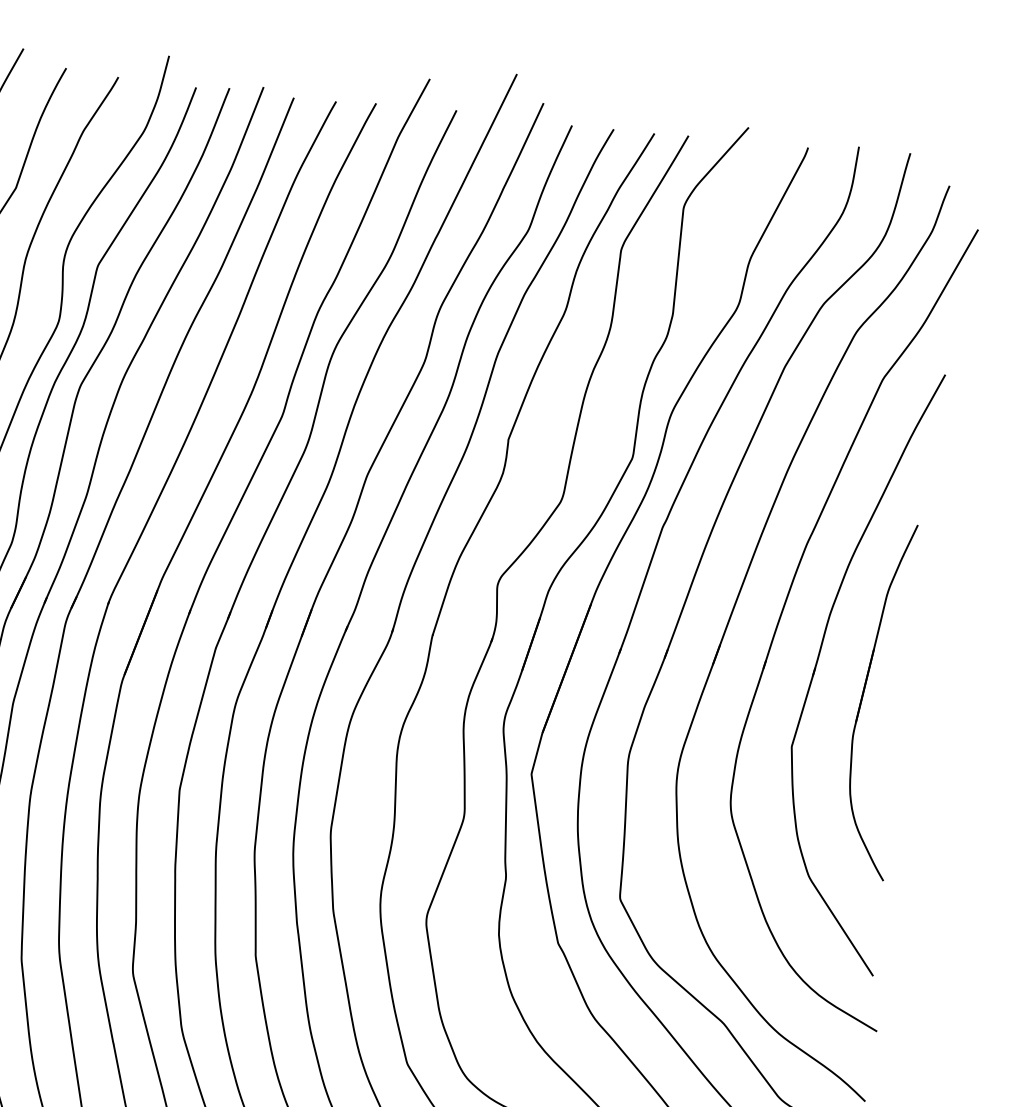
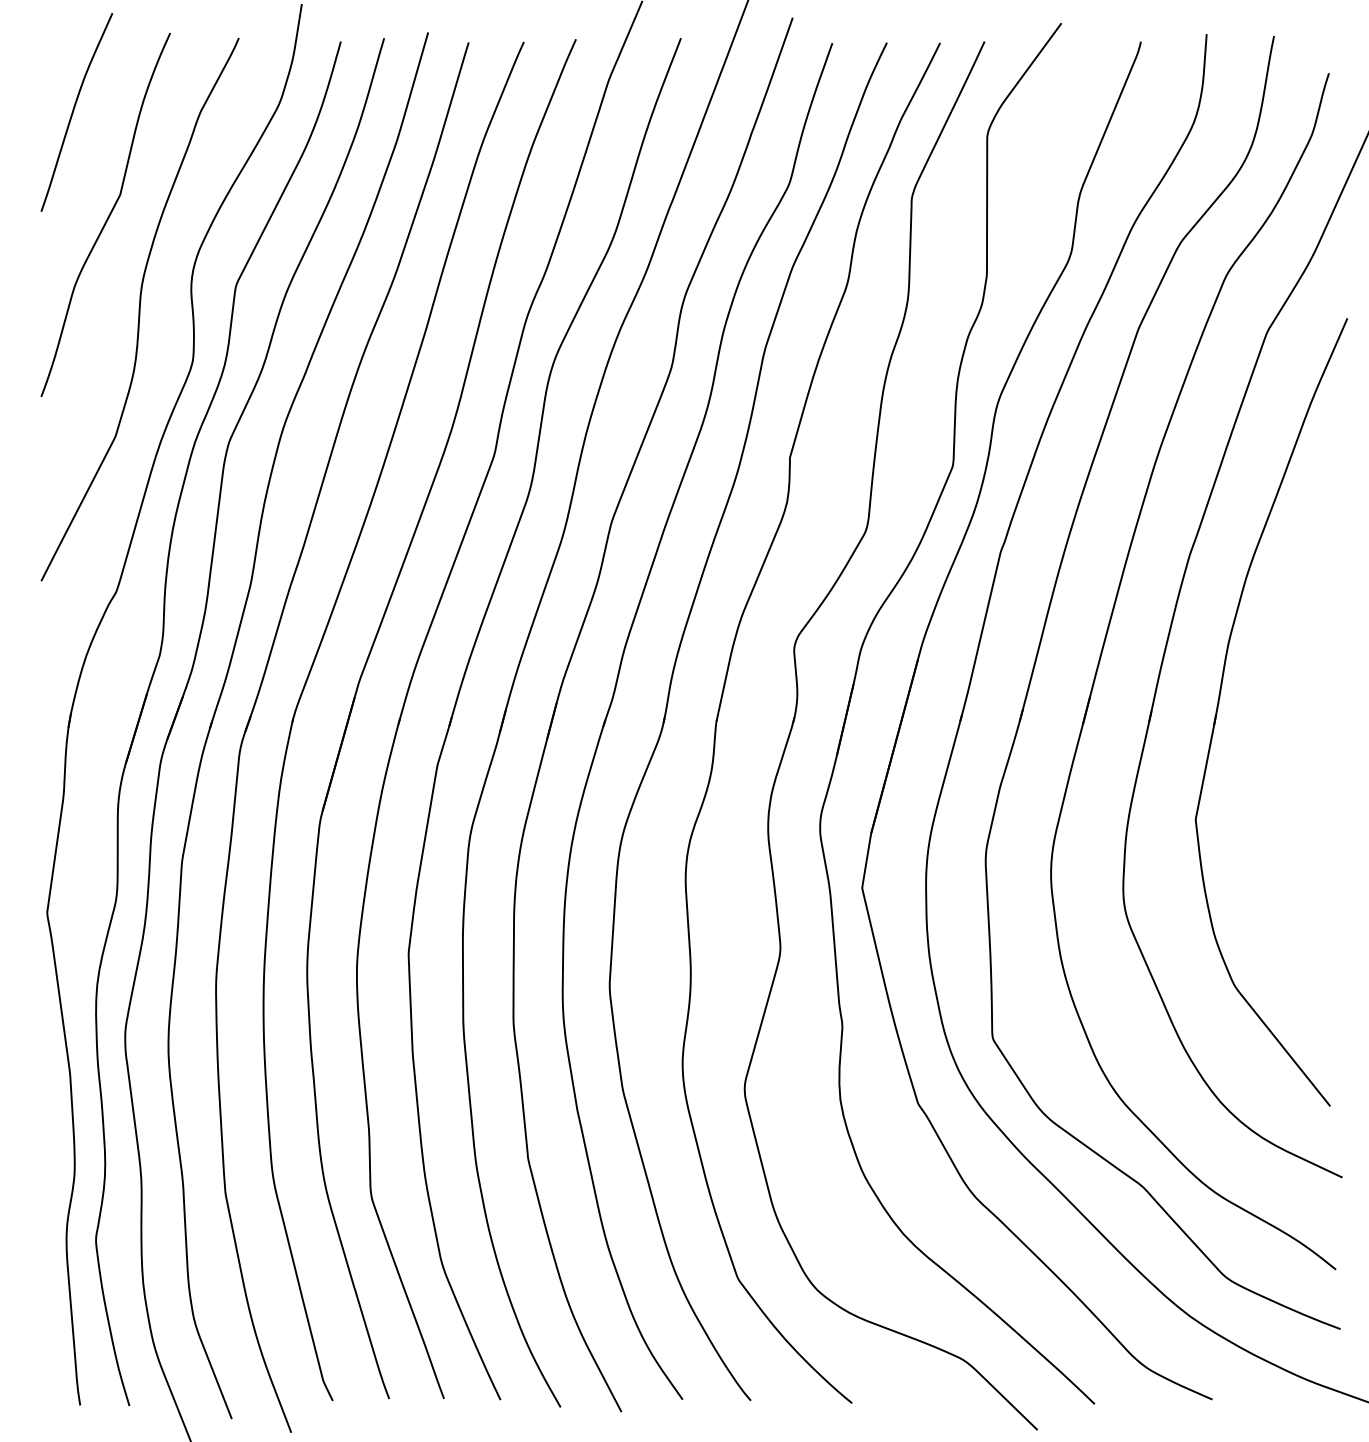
part: (862, 699) -> (1281, 749), removed

